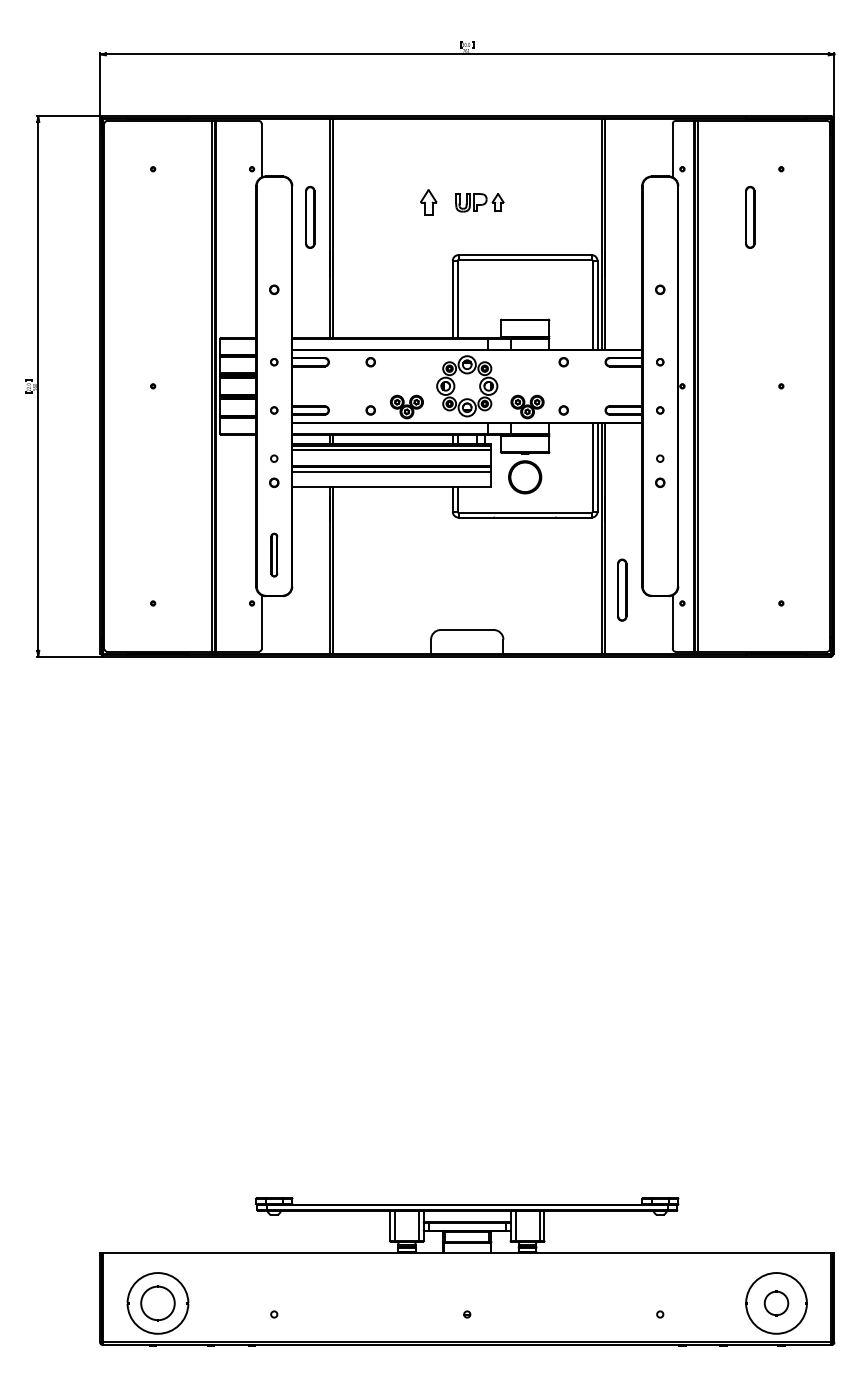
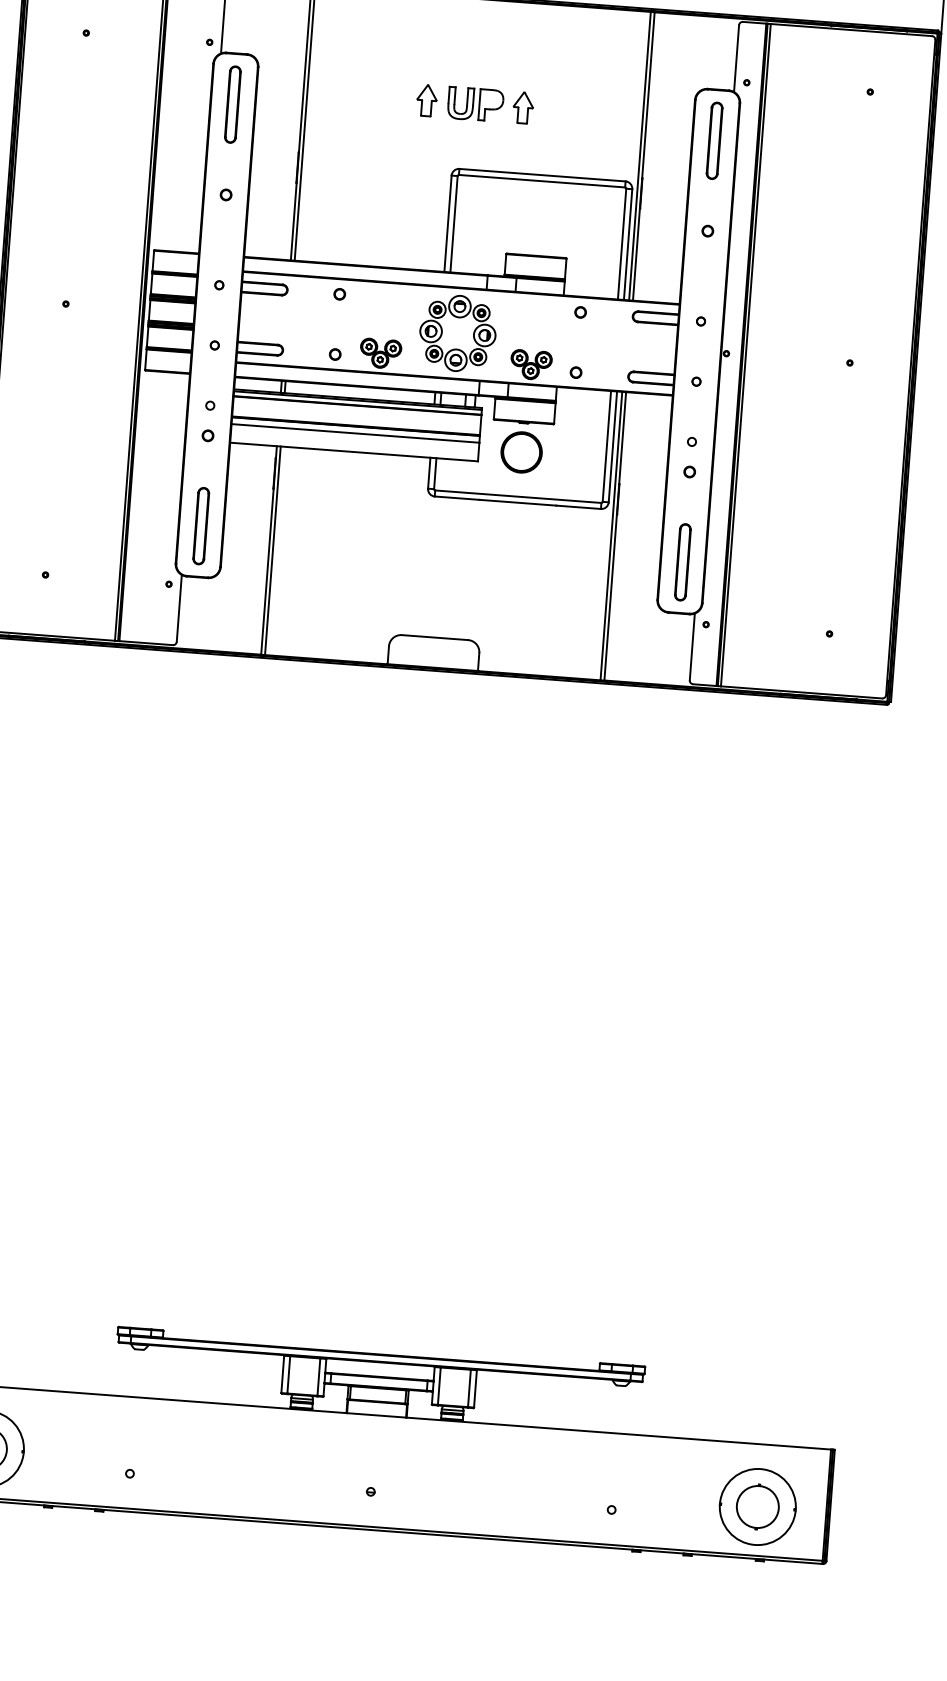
part: (479, 202) -> (490, 105), size x1.43
part: (310, 216) -> (233, 103), moved
part: (750, 216) -> (715, 139), moved
part: (274, 554) -> (201, 525), size x1.43
part: (622, 589) -> (683, 561), moved
part: (776, 1303) -> (757, 1507), size x1.43

